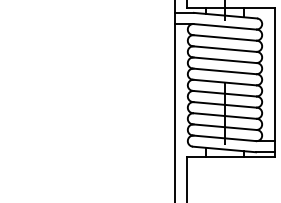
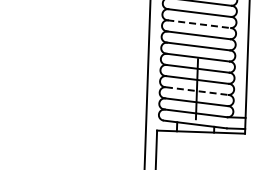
line: (224, 49) -> (198, 24), solid -> dashed
line: (225, 116) -> (197, 91), solid -> dashed

